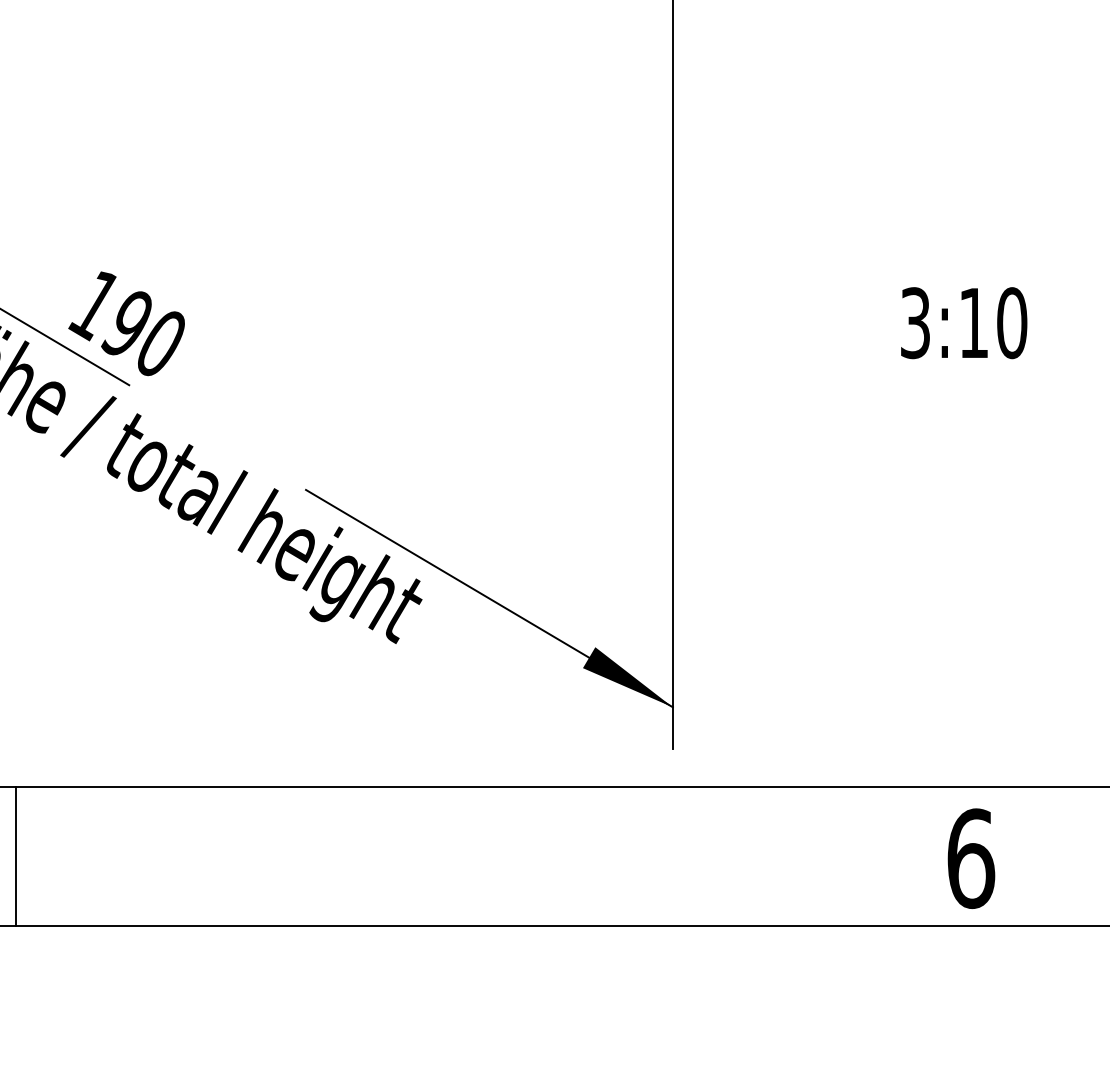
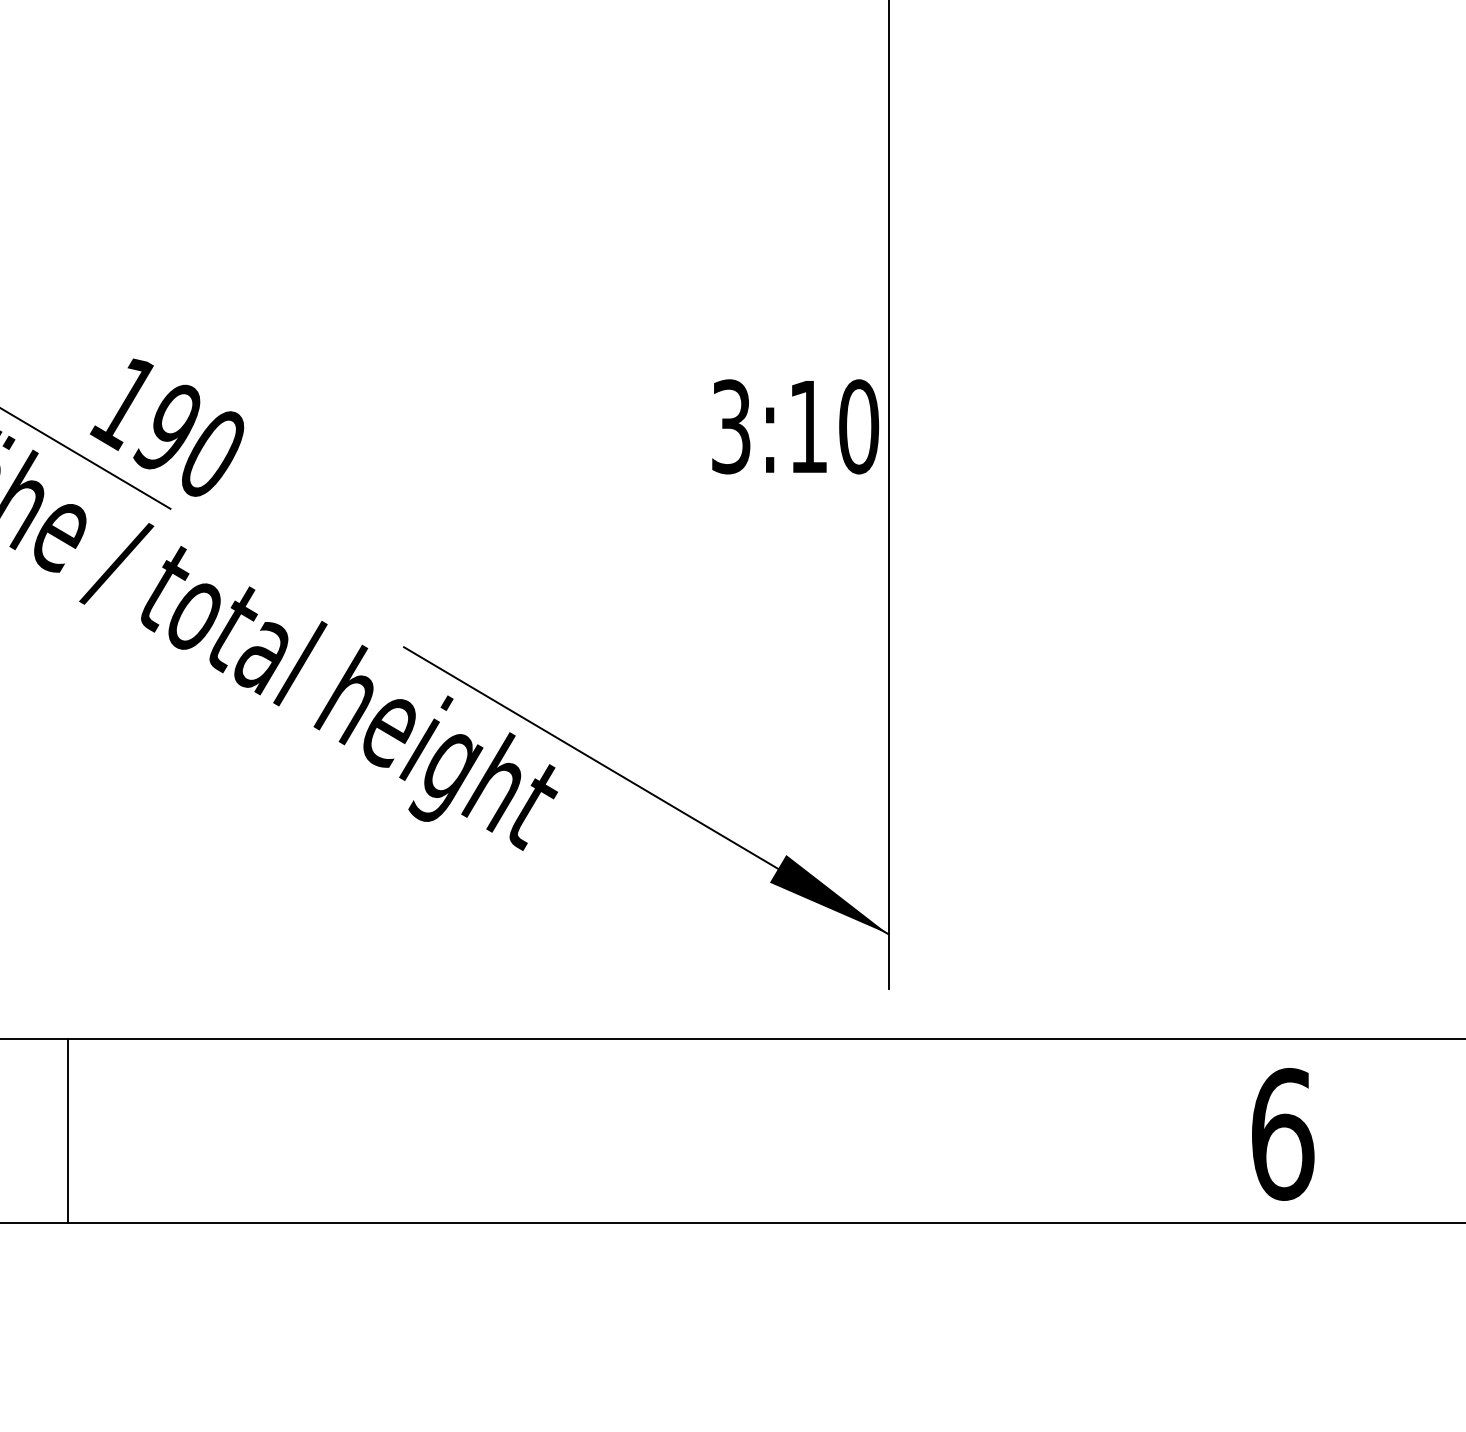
text: (964, 322) -> (795, 426), moved
line: (16, 856) -> (68, 1131), moved

